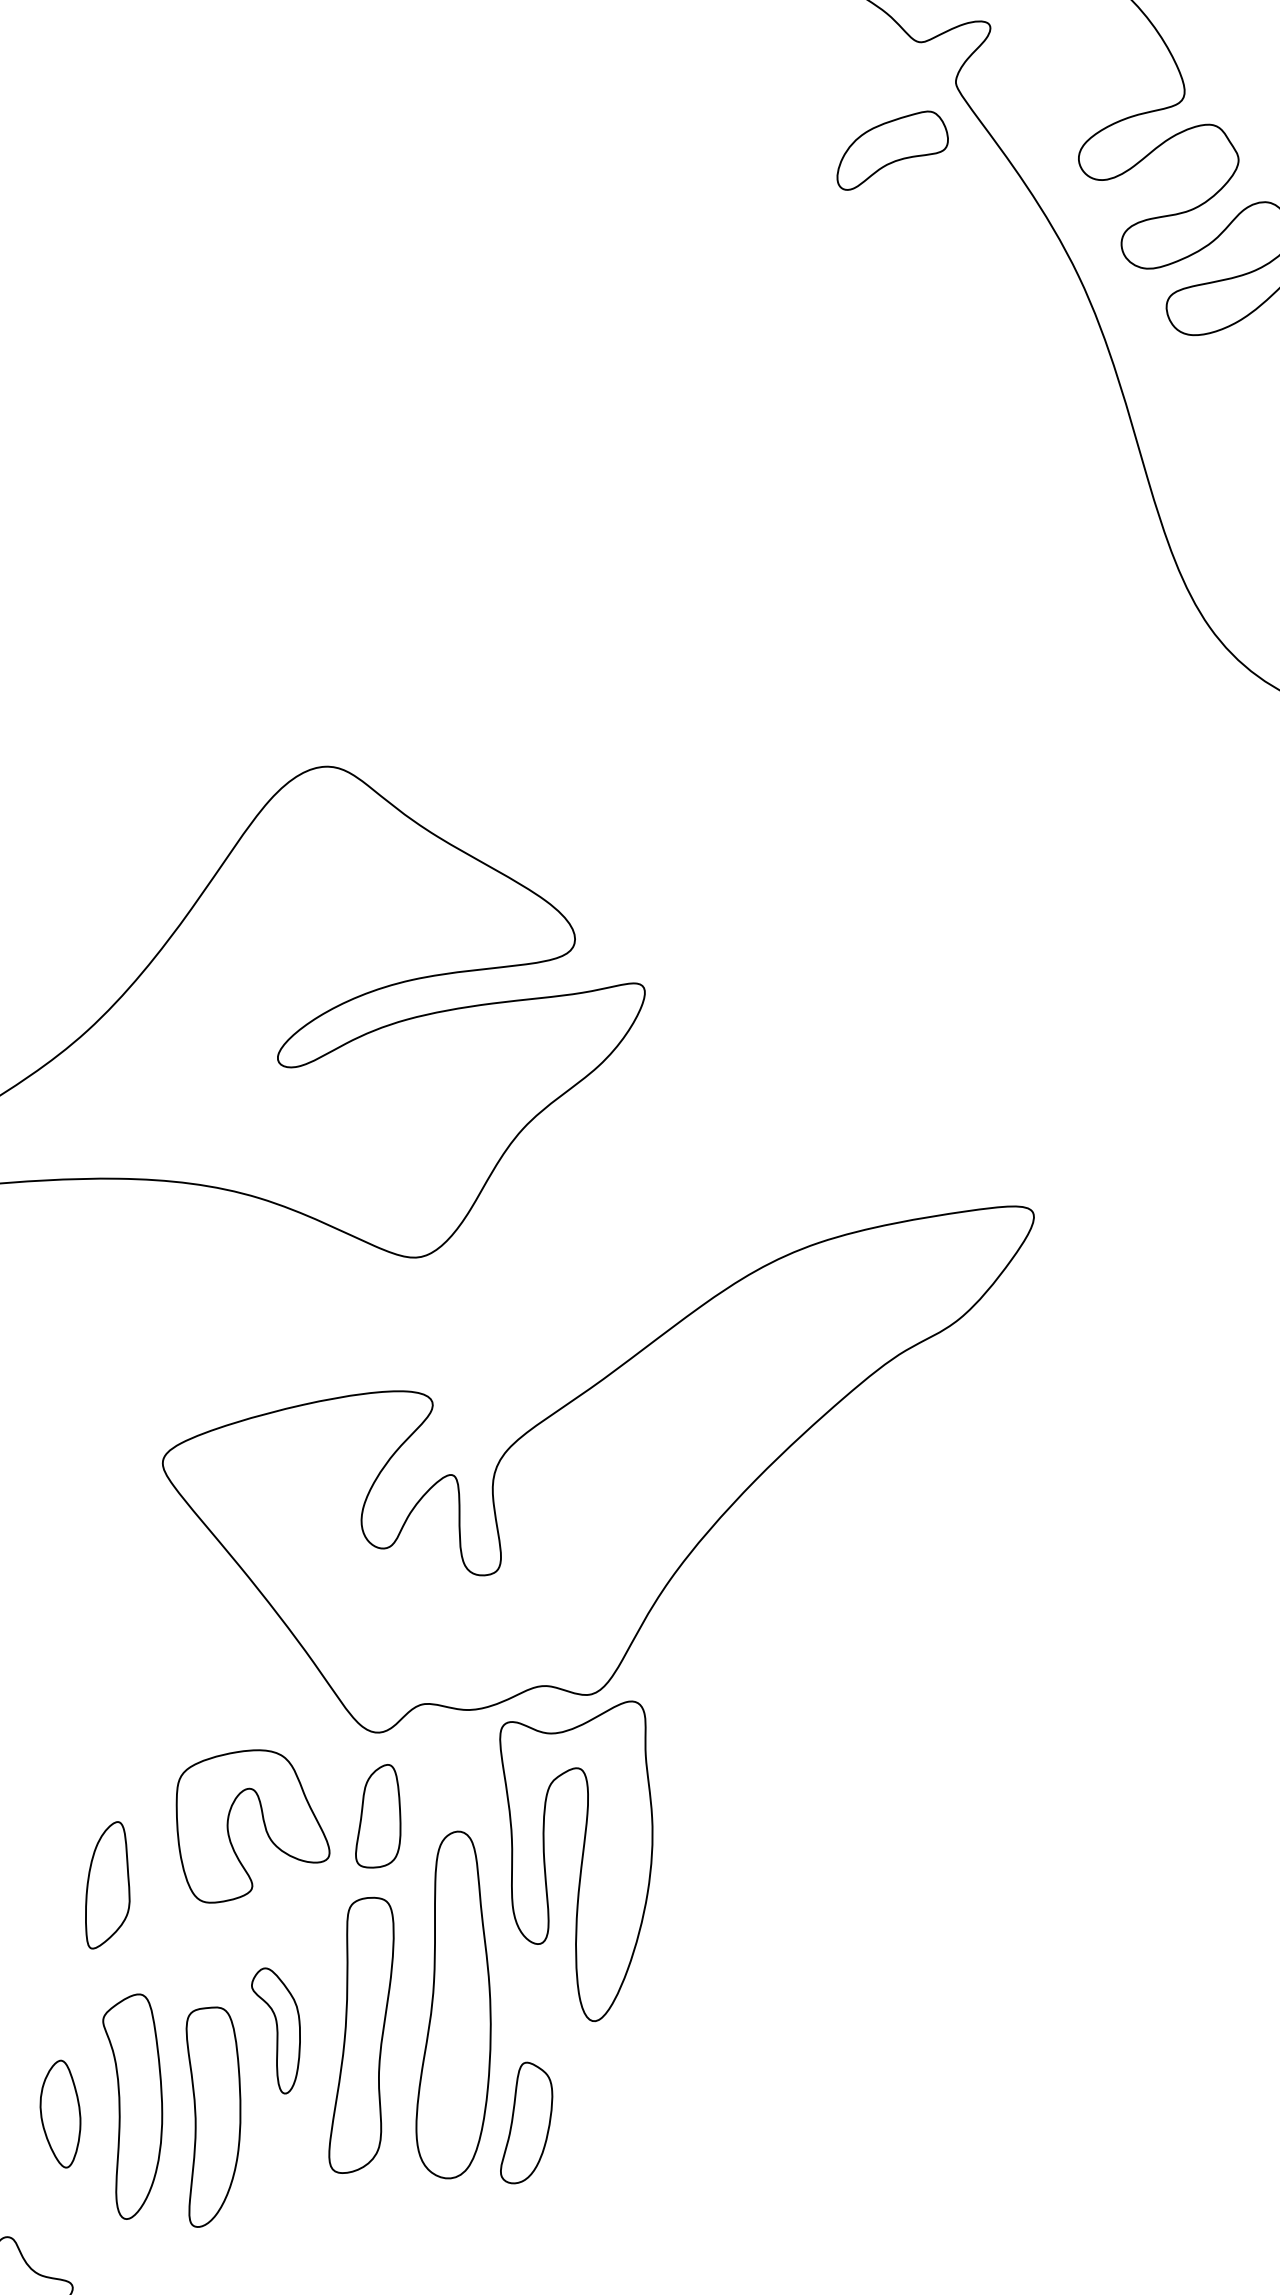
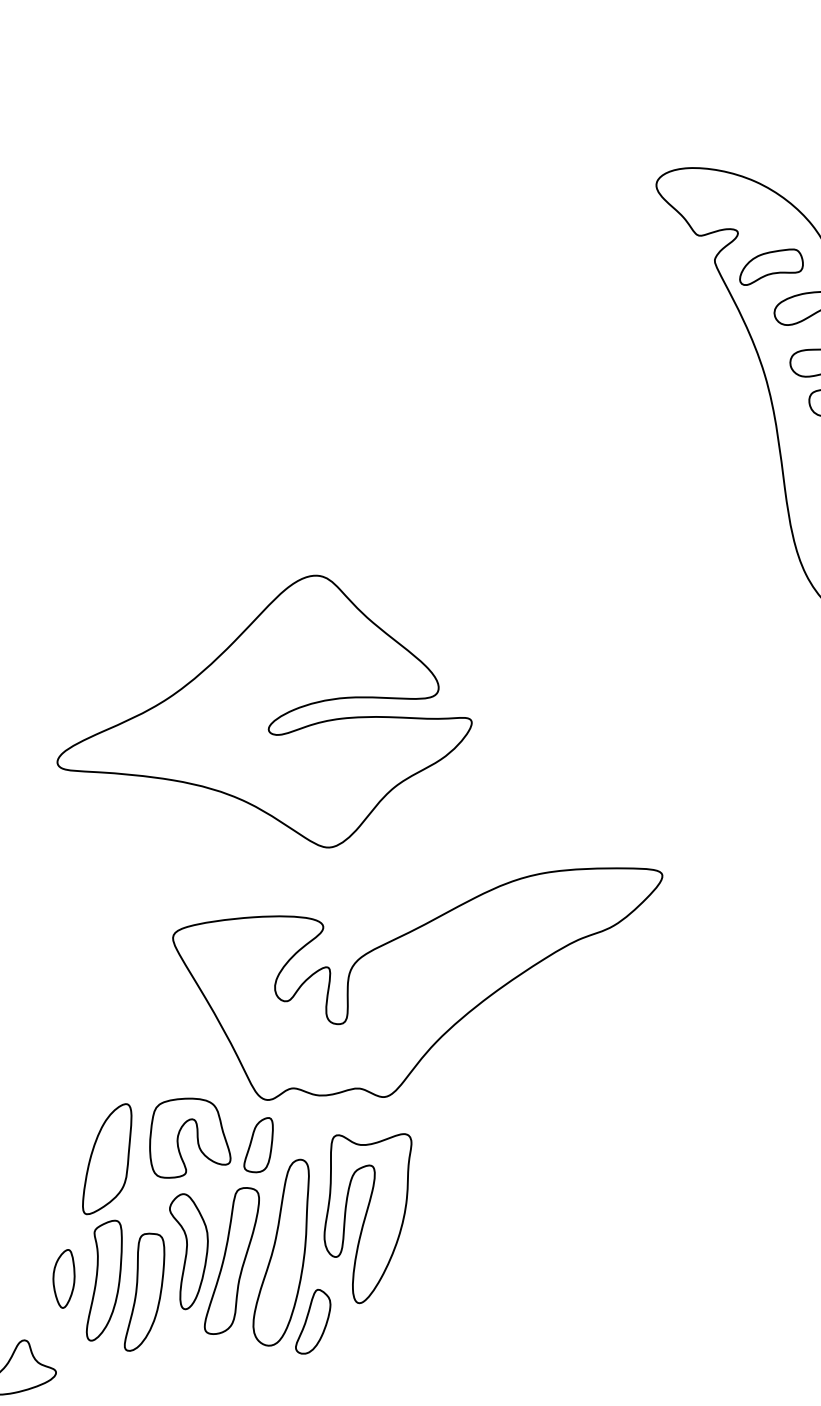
part: (891, 148) -> (771, 266), moved
part: (586, 1865) -> (367, 1218), moved
part: (106, 1885) -> (107, 1159), size x1.67
part: (279, 2029) -> (188, 1251), size x1.67

